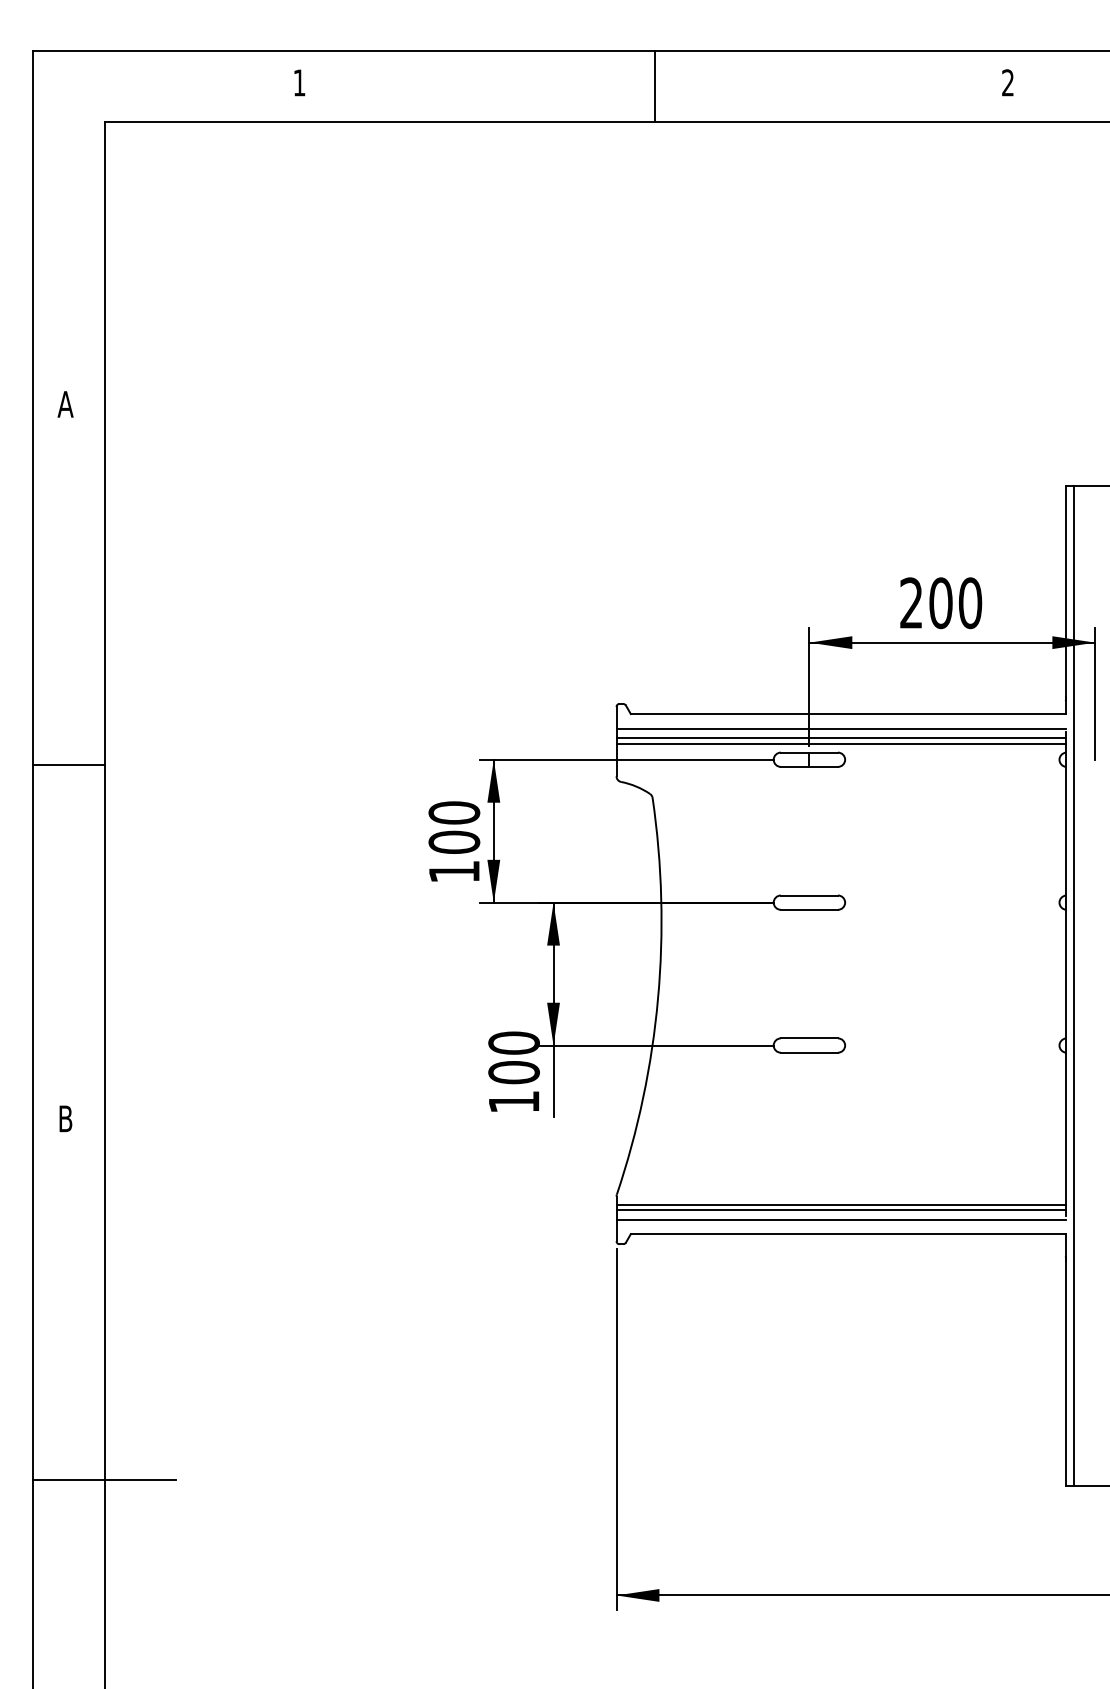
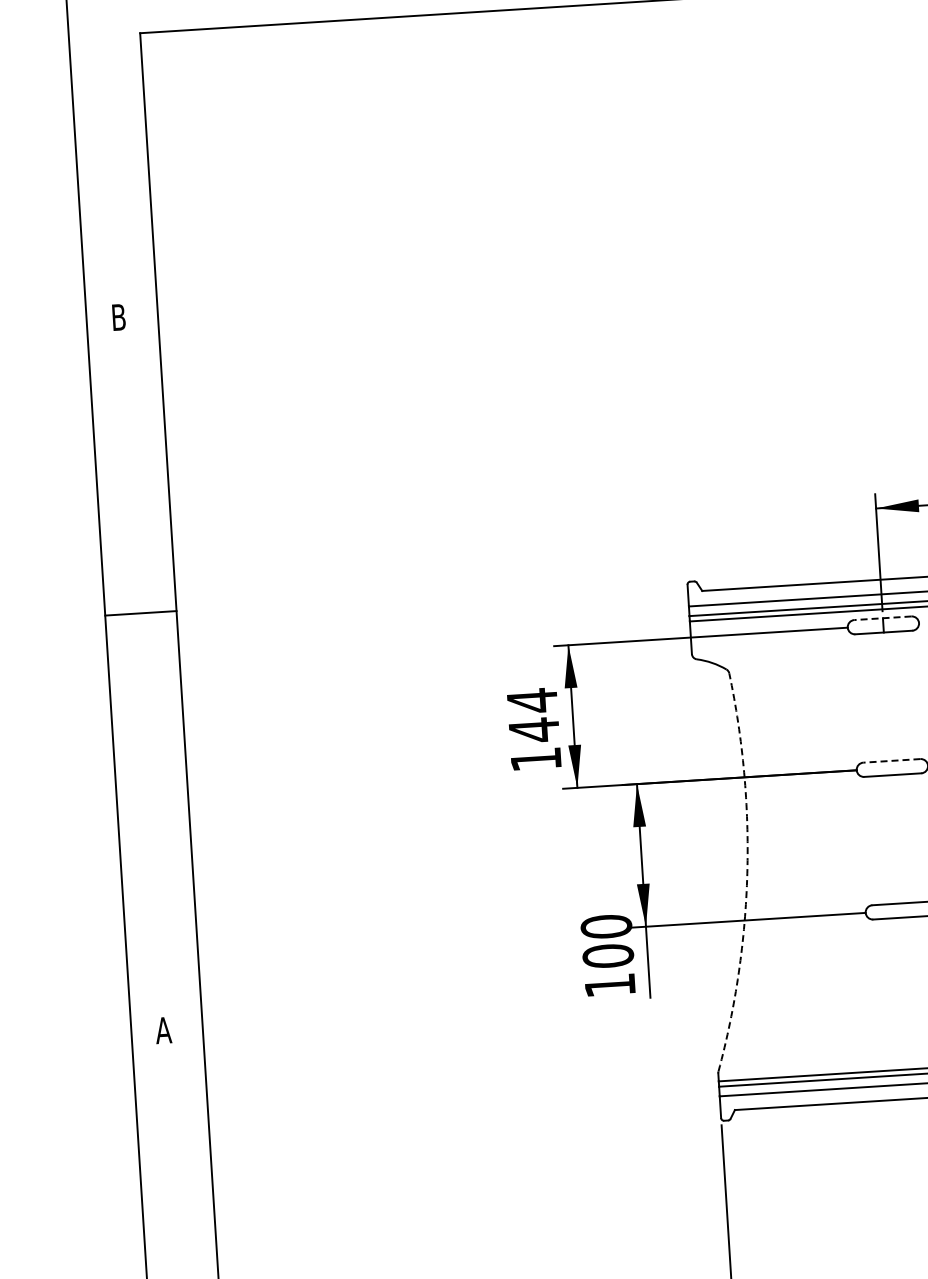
text: (65, 404) -> (118, 317), A -> B
line: (809, 752) -> (883, 618), solid -> dashed
line: (68, 765) -> (140, 613), moved
text: (454, 827) -> (533, 715), 100 -> 144
line: (809, 895) -> (891, 760), solid -> dashed
arc: (658, 998) -> (747, 873), solid -> dashed
text: (65, 1118) -> (163, 1030), B -> A

